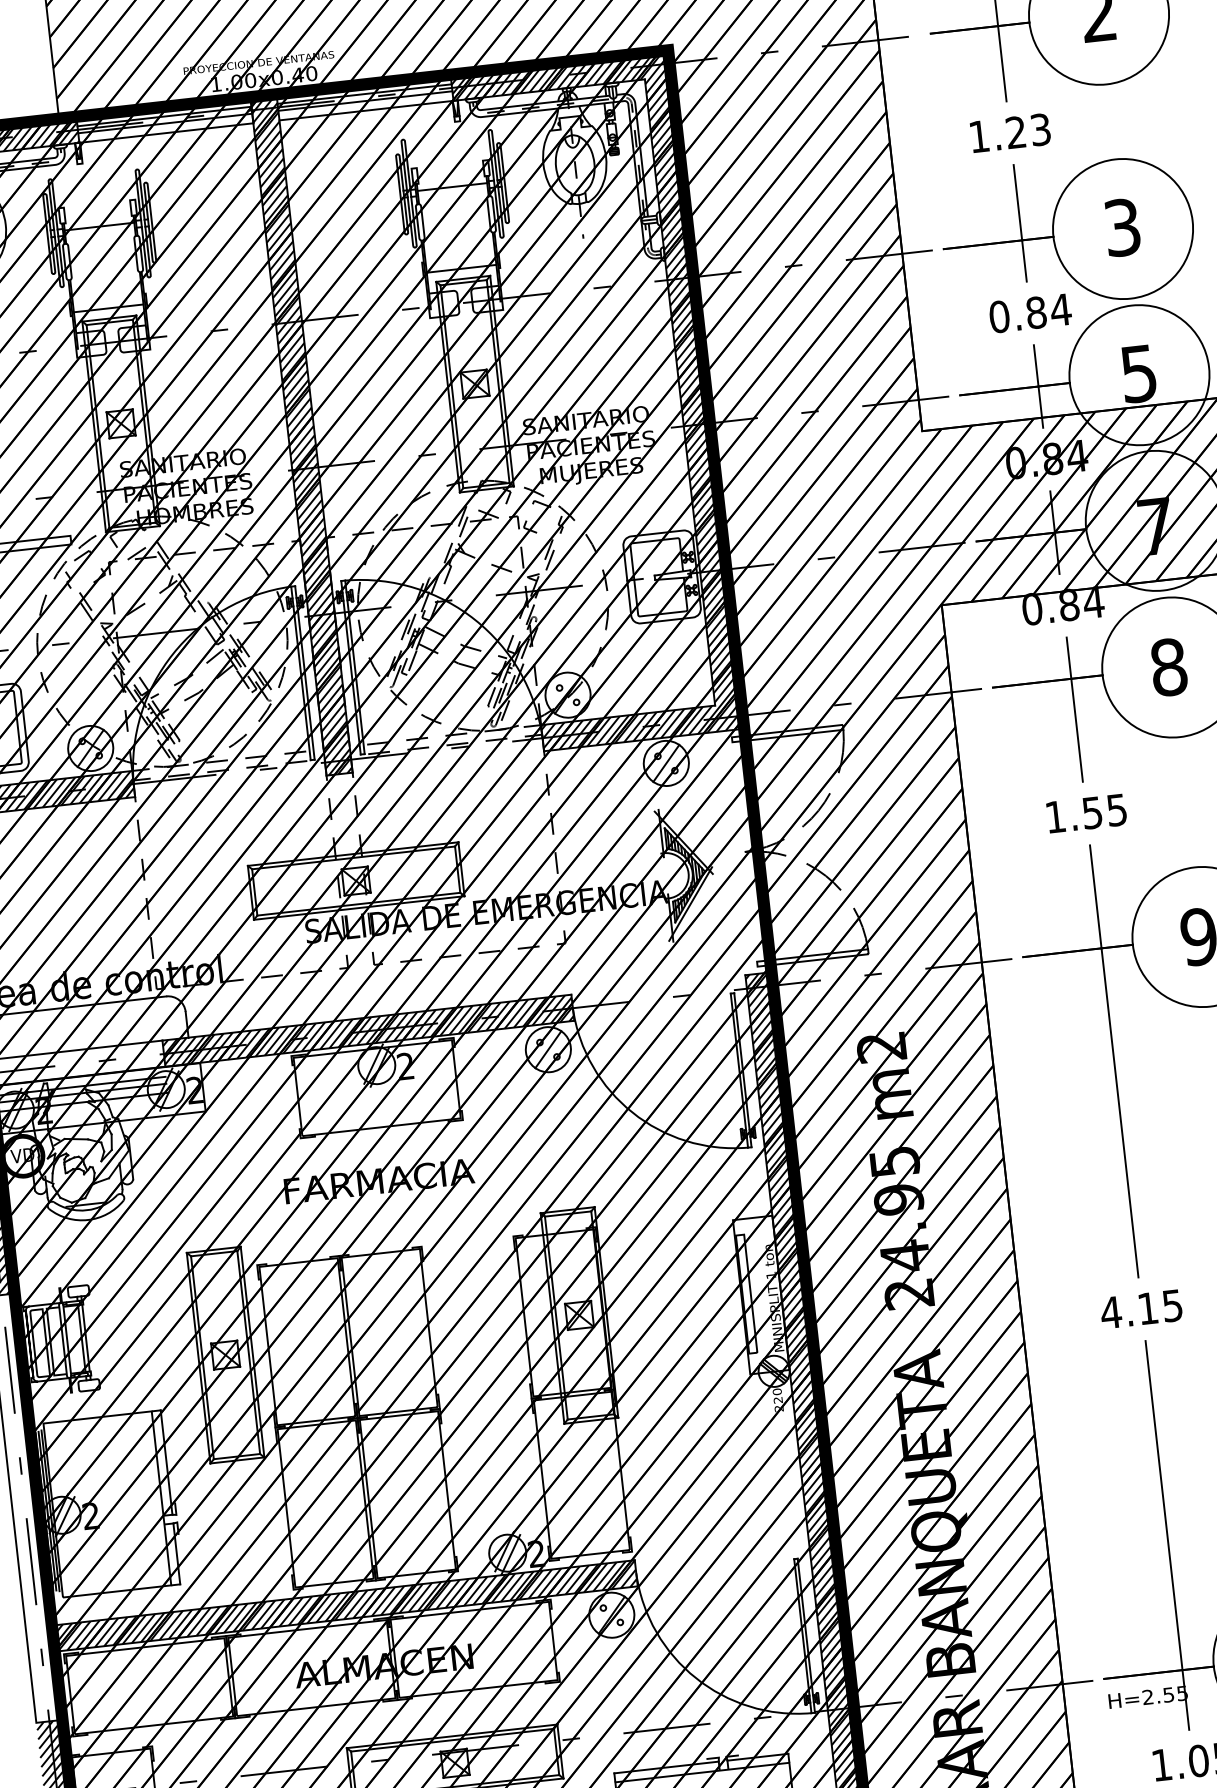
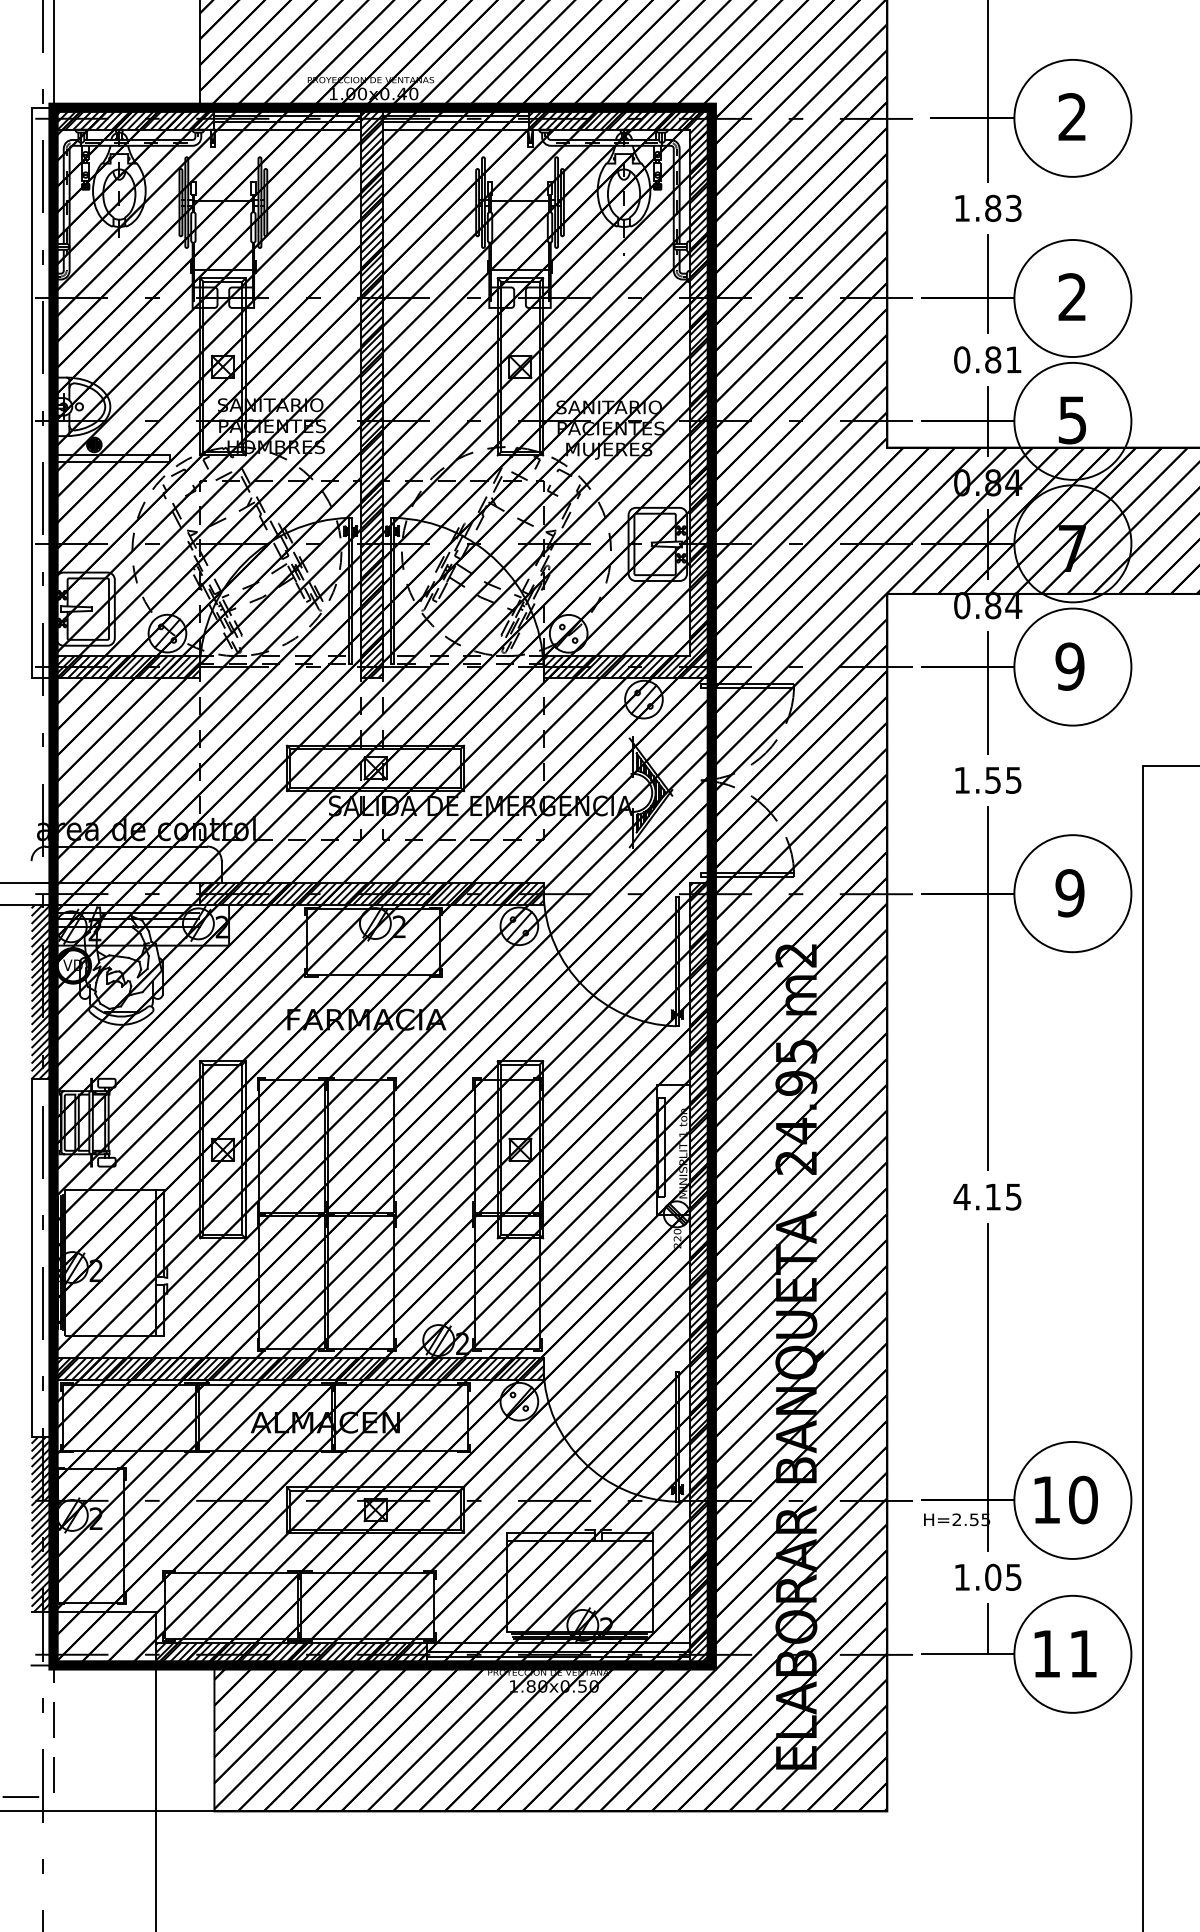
text: (1016, 131) -> (993, 207), 1.23 -> 1.83
text: (1122, 227) -> (1072, 297), 3 -> 2
text: (1060, 309) -> (1013, 359), 0.84 -> 0.81
text: (1168, 667) -> (1069, 666), 8 -> 9

